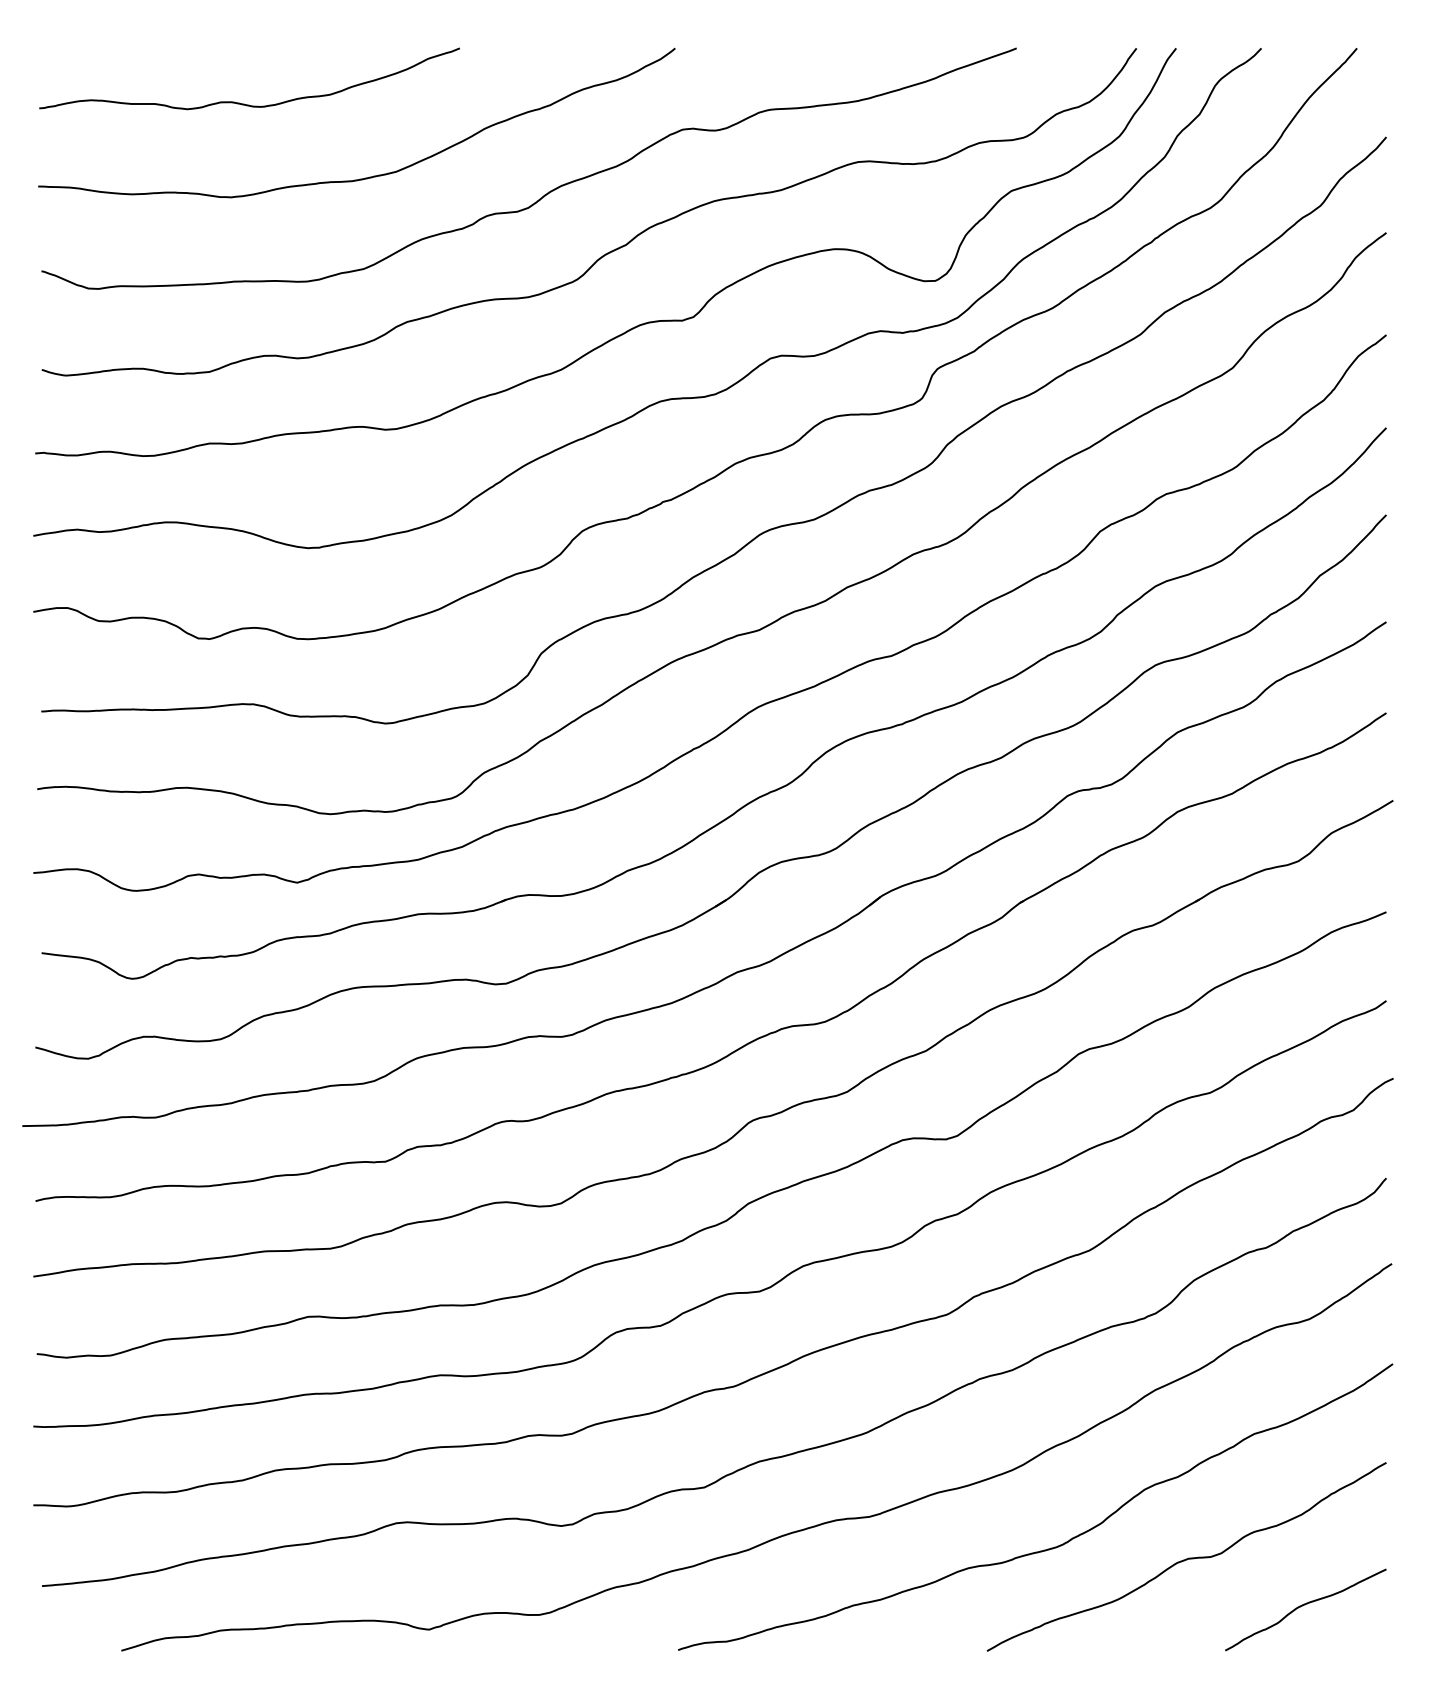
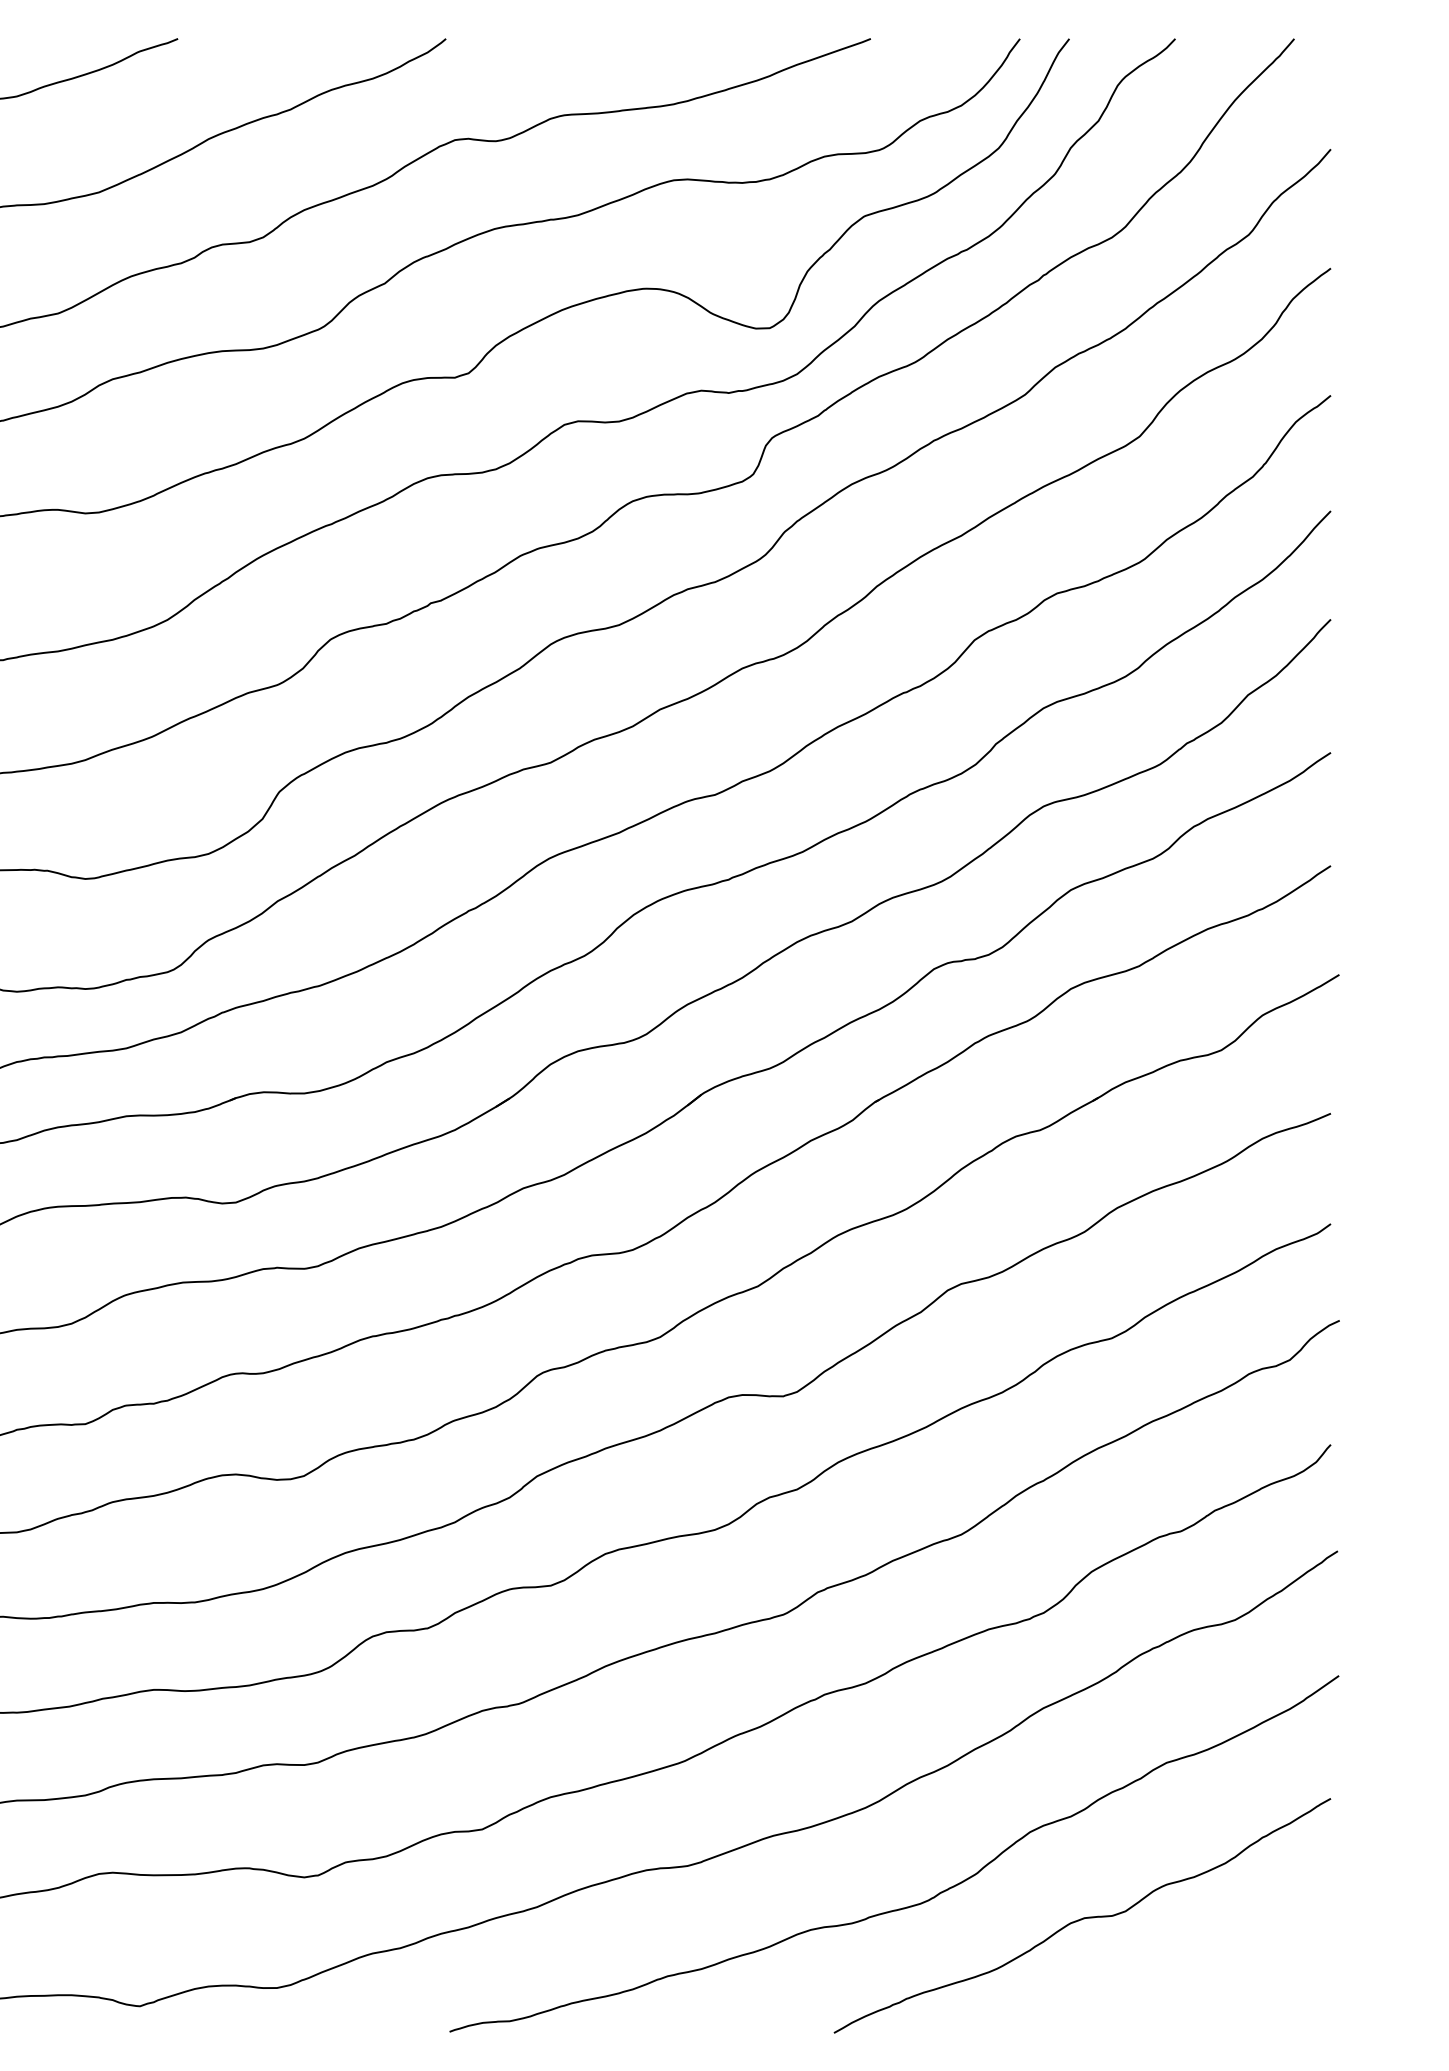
curve: (1305, 1605) -> (1230, 1976), removed

